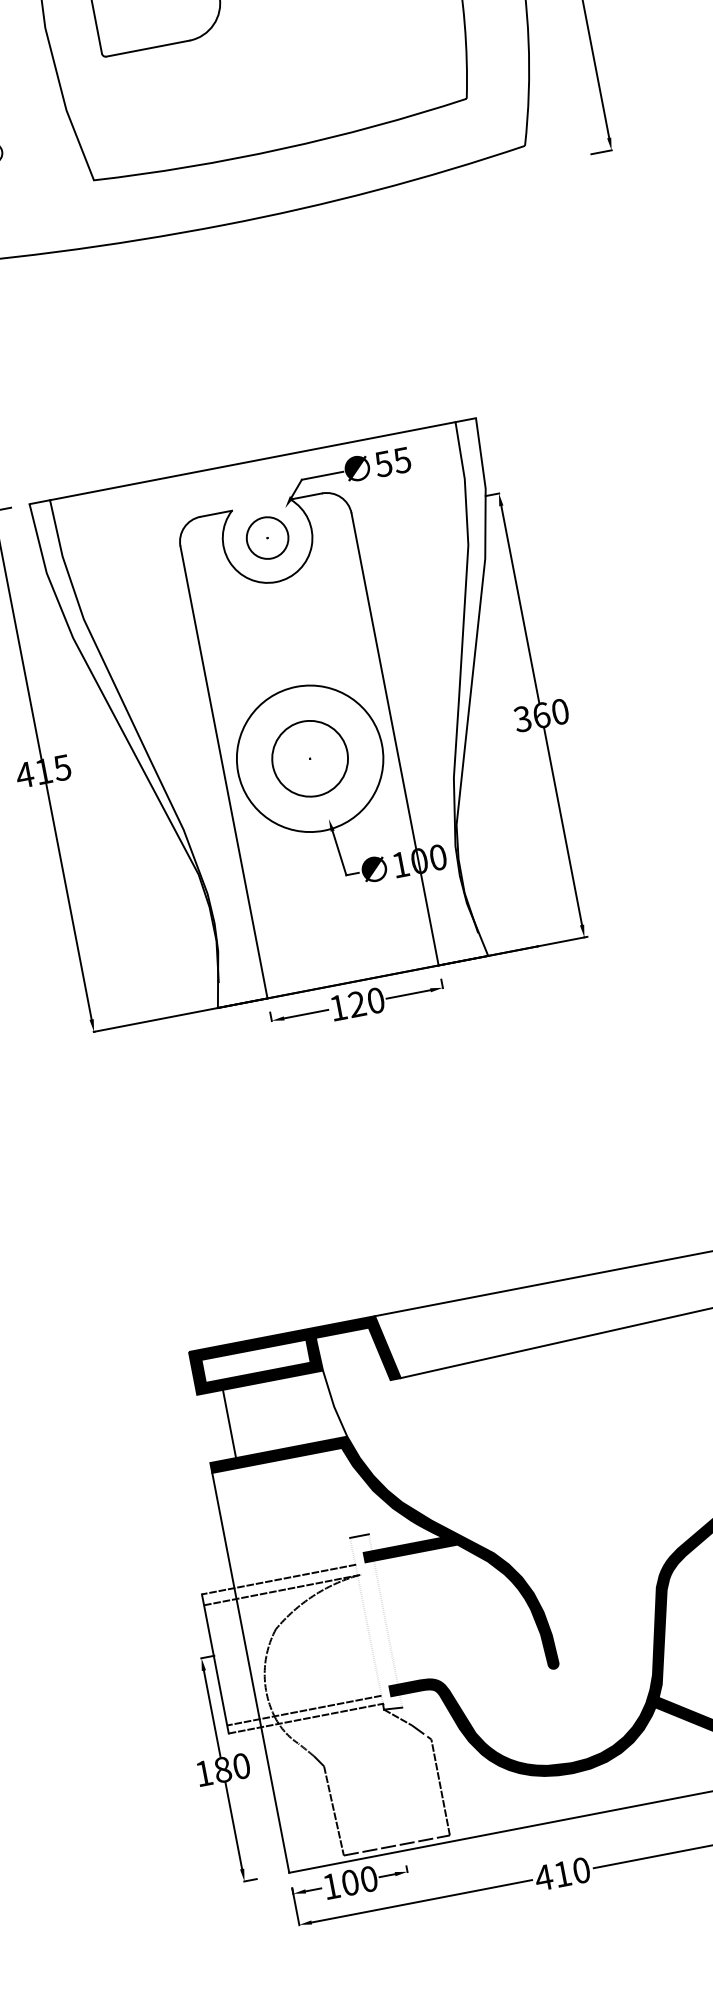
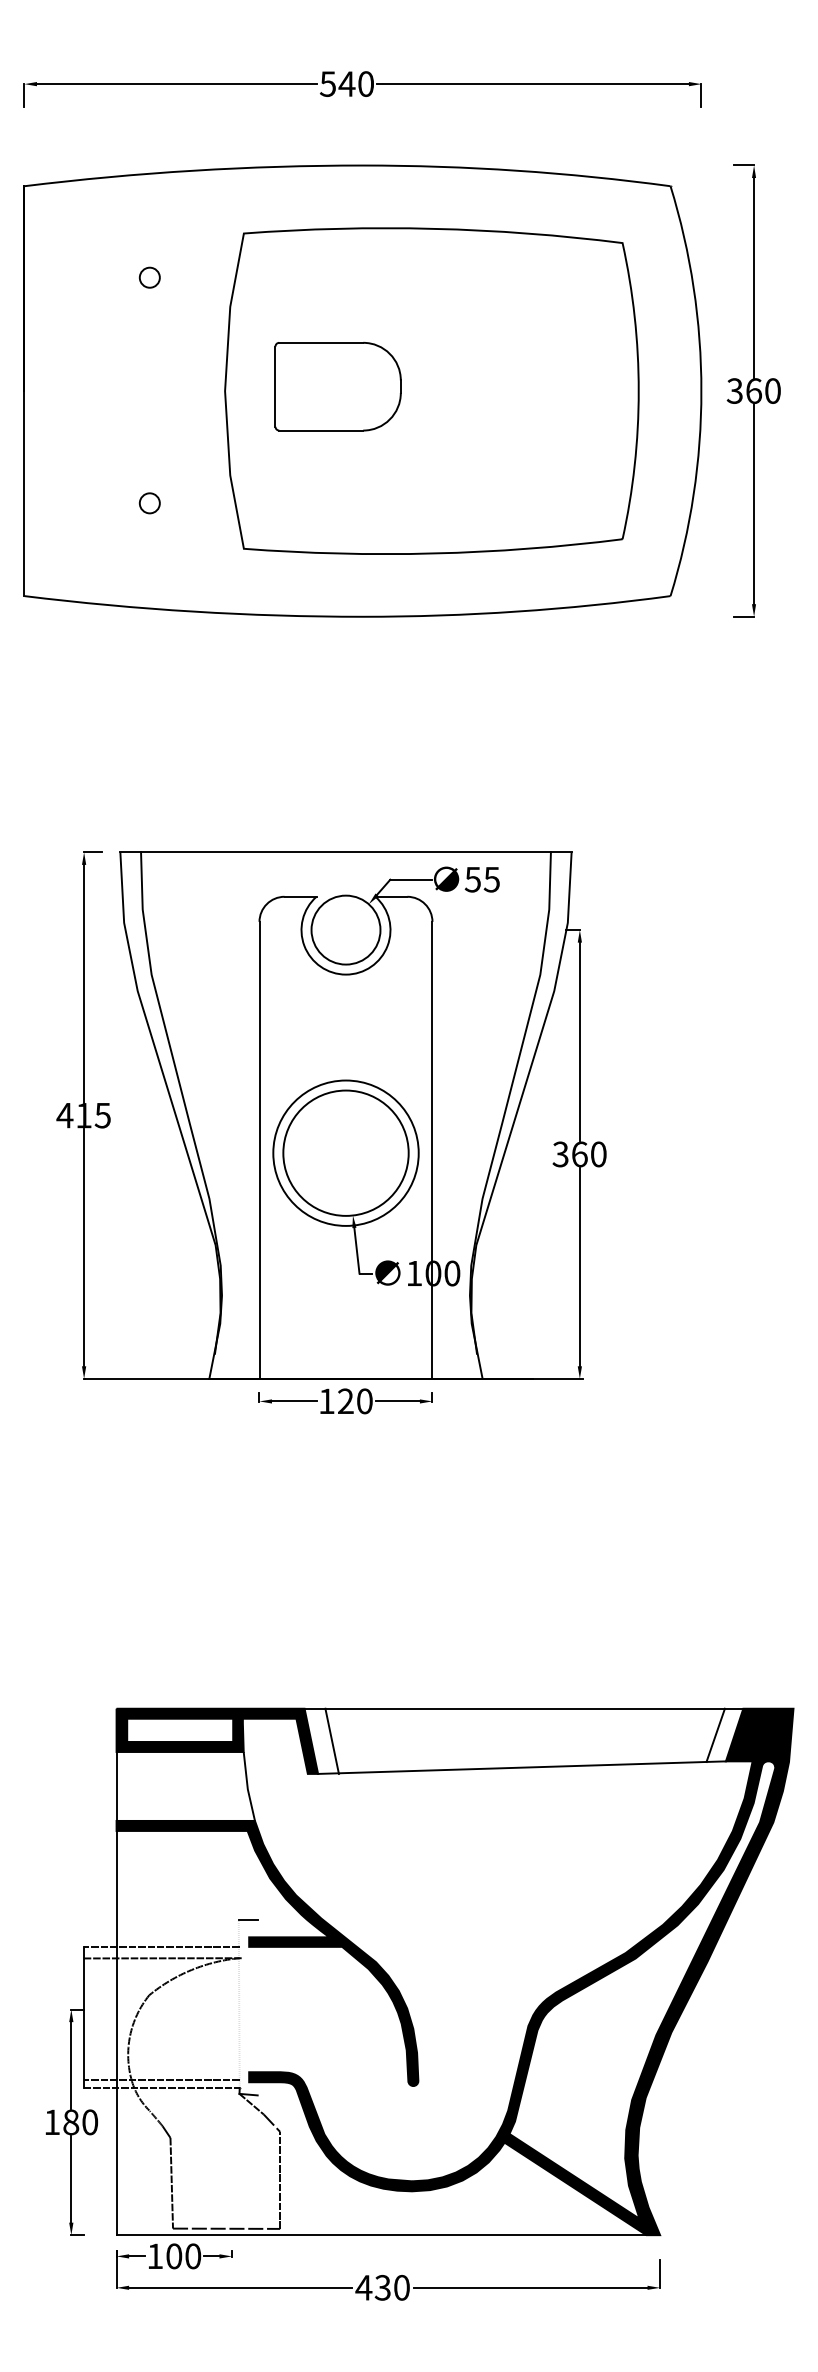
circle: (267, 537) -> (345, 929), size x1.67
circle: (309, 758) -> (345, 1152), size x1.67
line: (407, 1342) -> (331, 1740), added
line: (229, 1424) -> (116, 1786), moved
text: (562, 1873) -> (382, 2287), 410 -> 430

